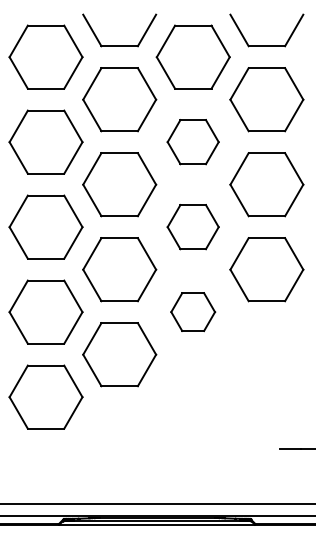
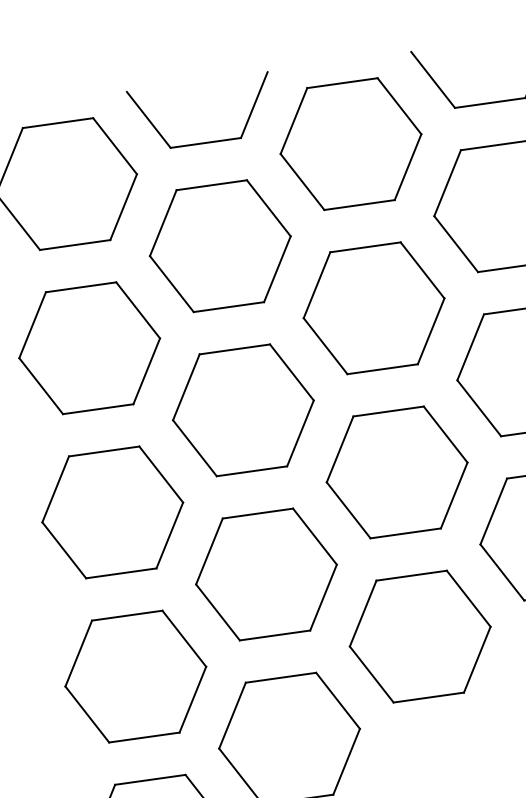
part: (192, 141) -> (372, 307), size x1.43
part: (192, 226) -> (395, 471), size x1.43
part: (192, 311) -> (418, 635), size x1.67

